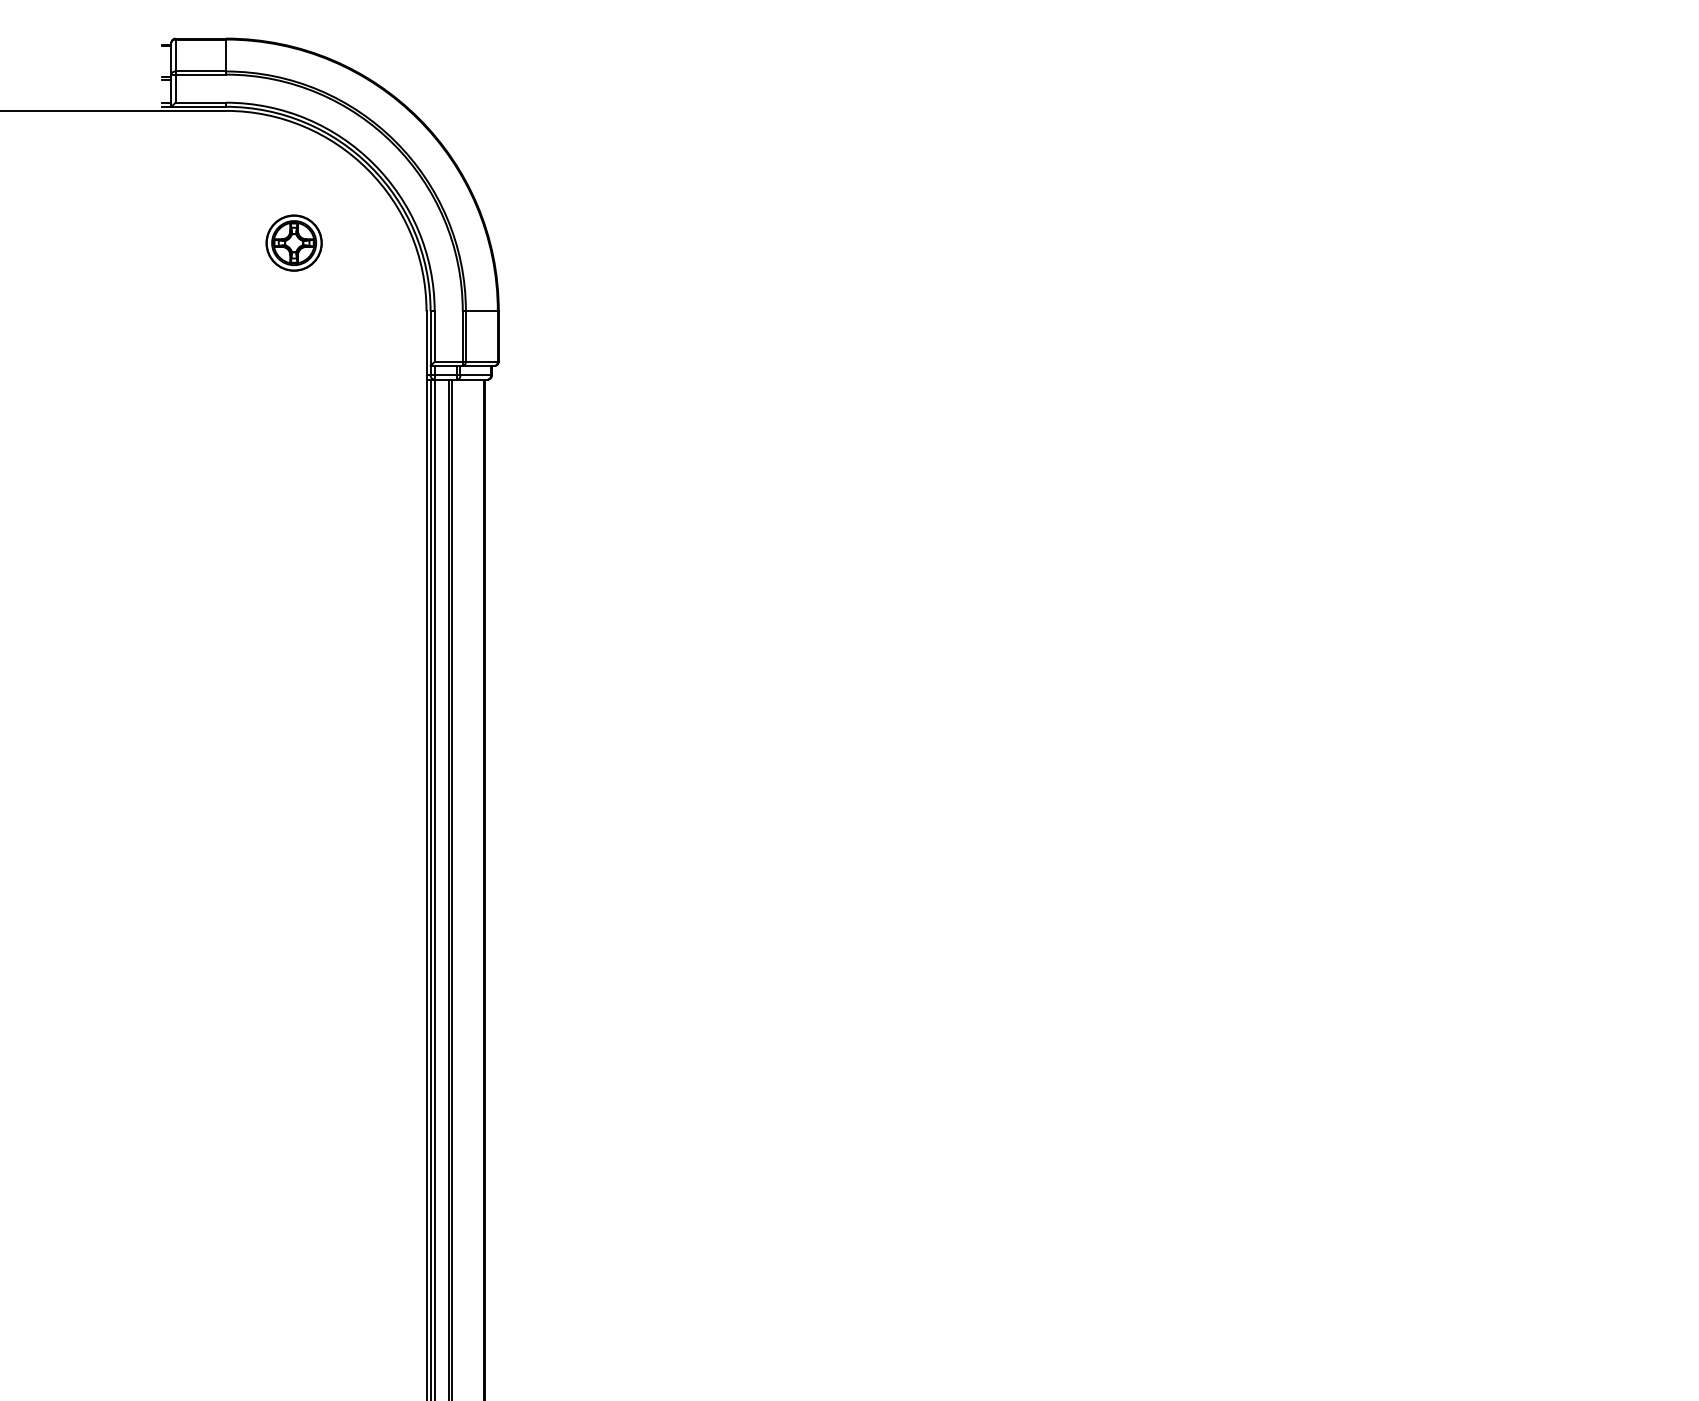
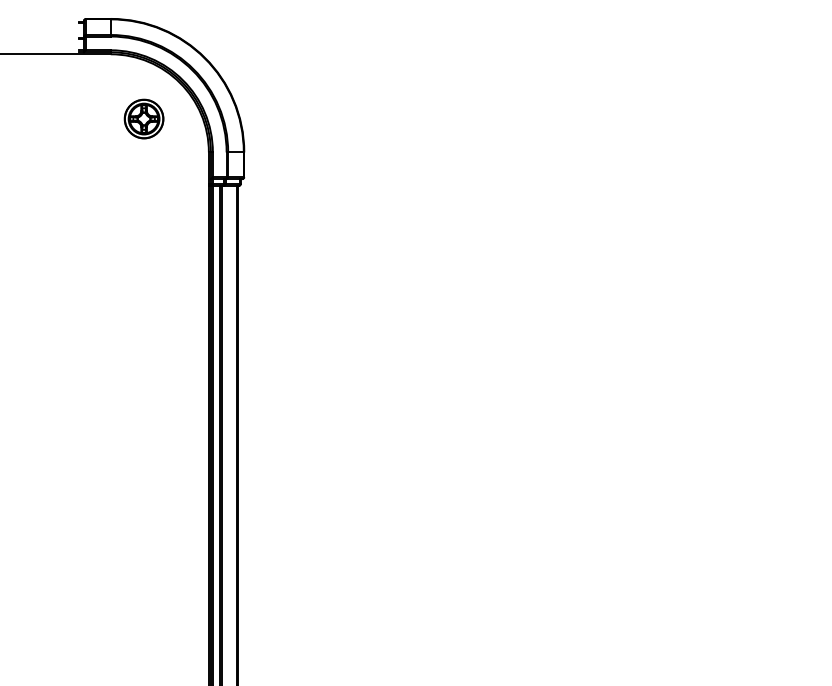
part: (292, 242) -> (143, 118), size x1.43

